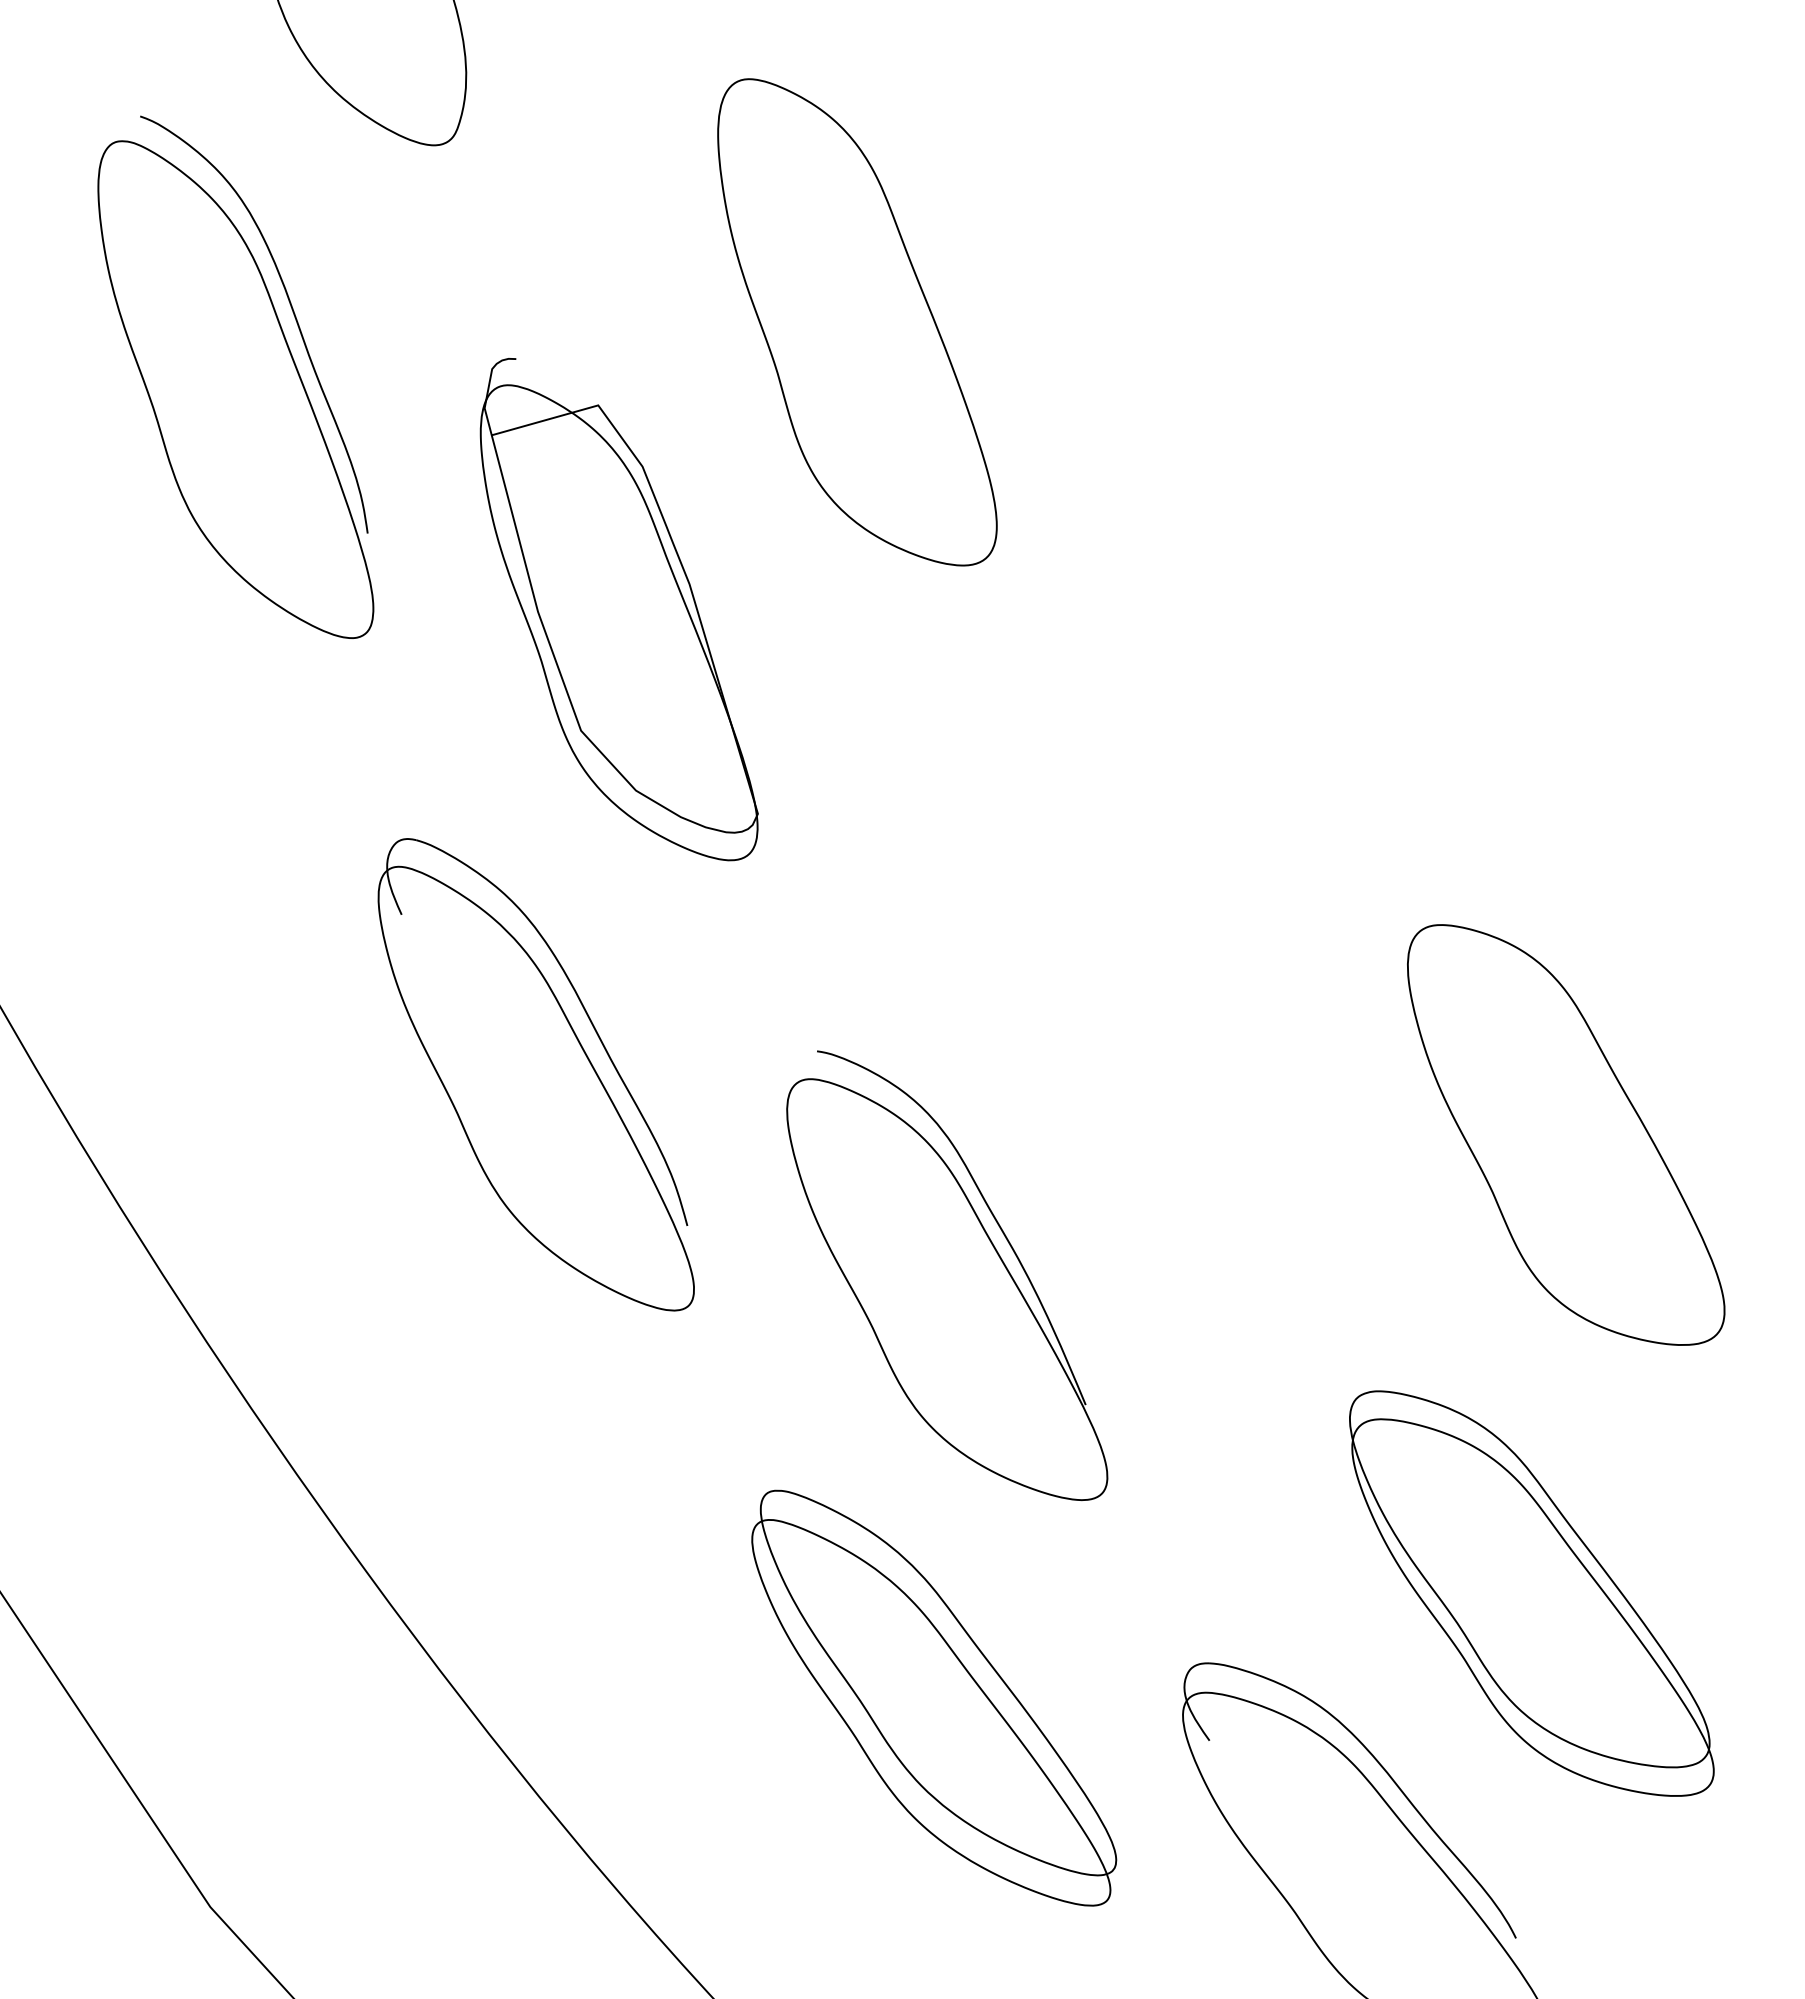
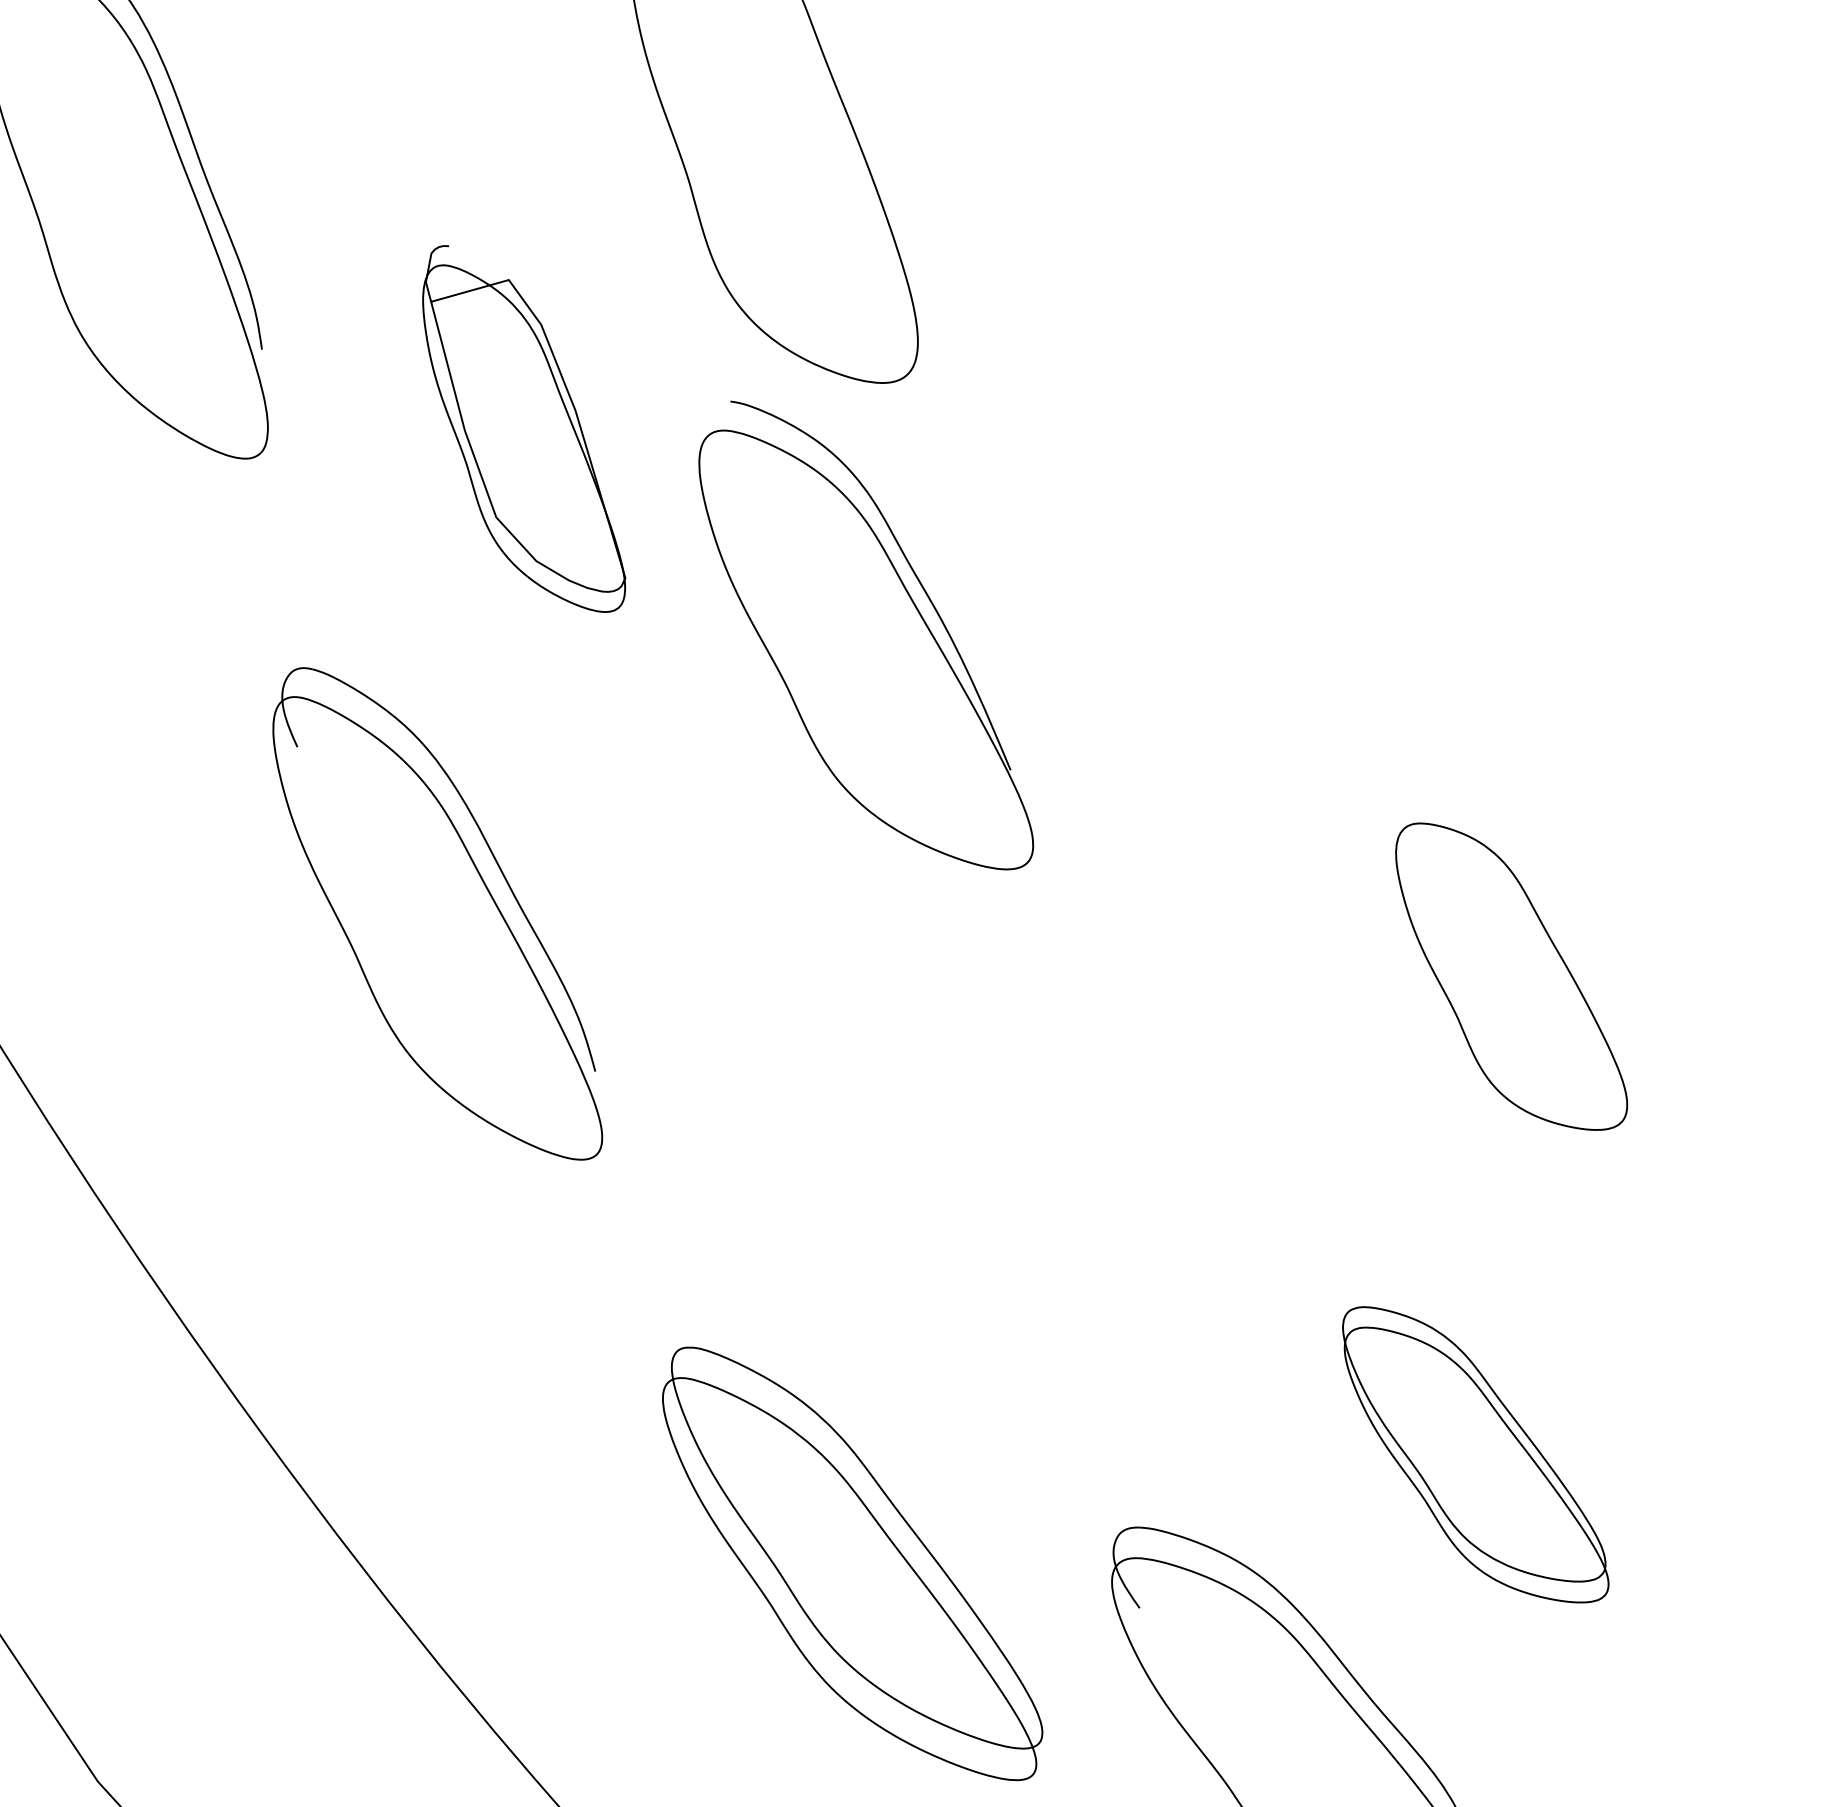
part: (618, 609) -> (523, 428), size x0.7
part: (1566, 1134) -> (1511, 976), size x0.7
part: (947, 1275) -> (866, 635), moved
part: (1531, 1593) -> (1475, 1454), size x0.7

